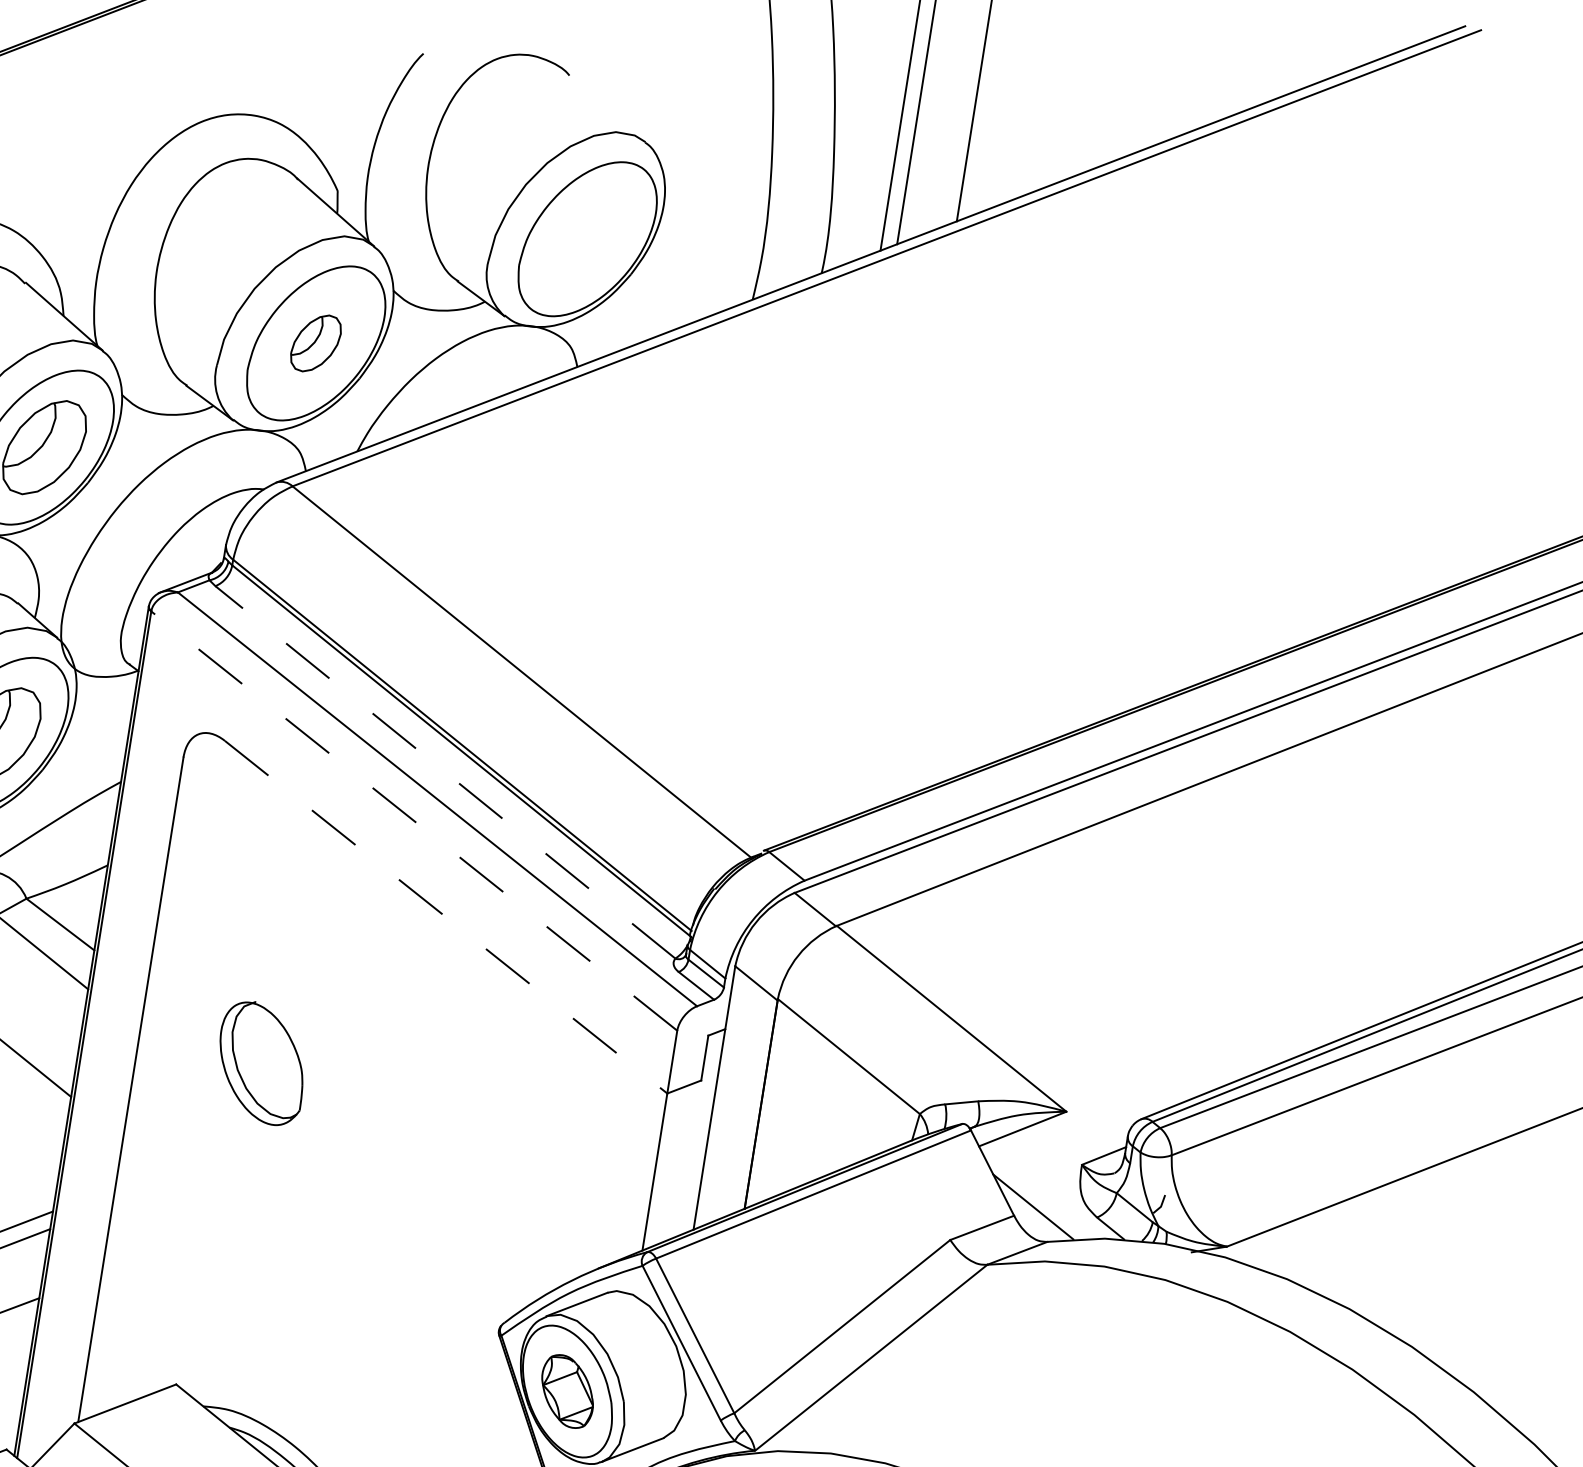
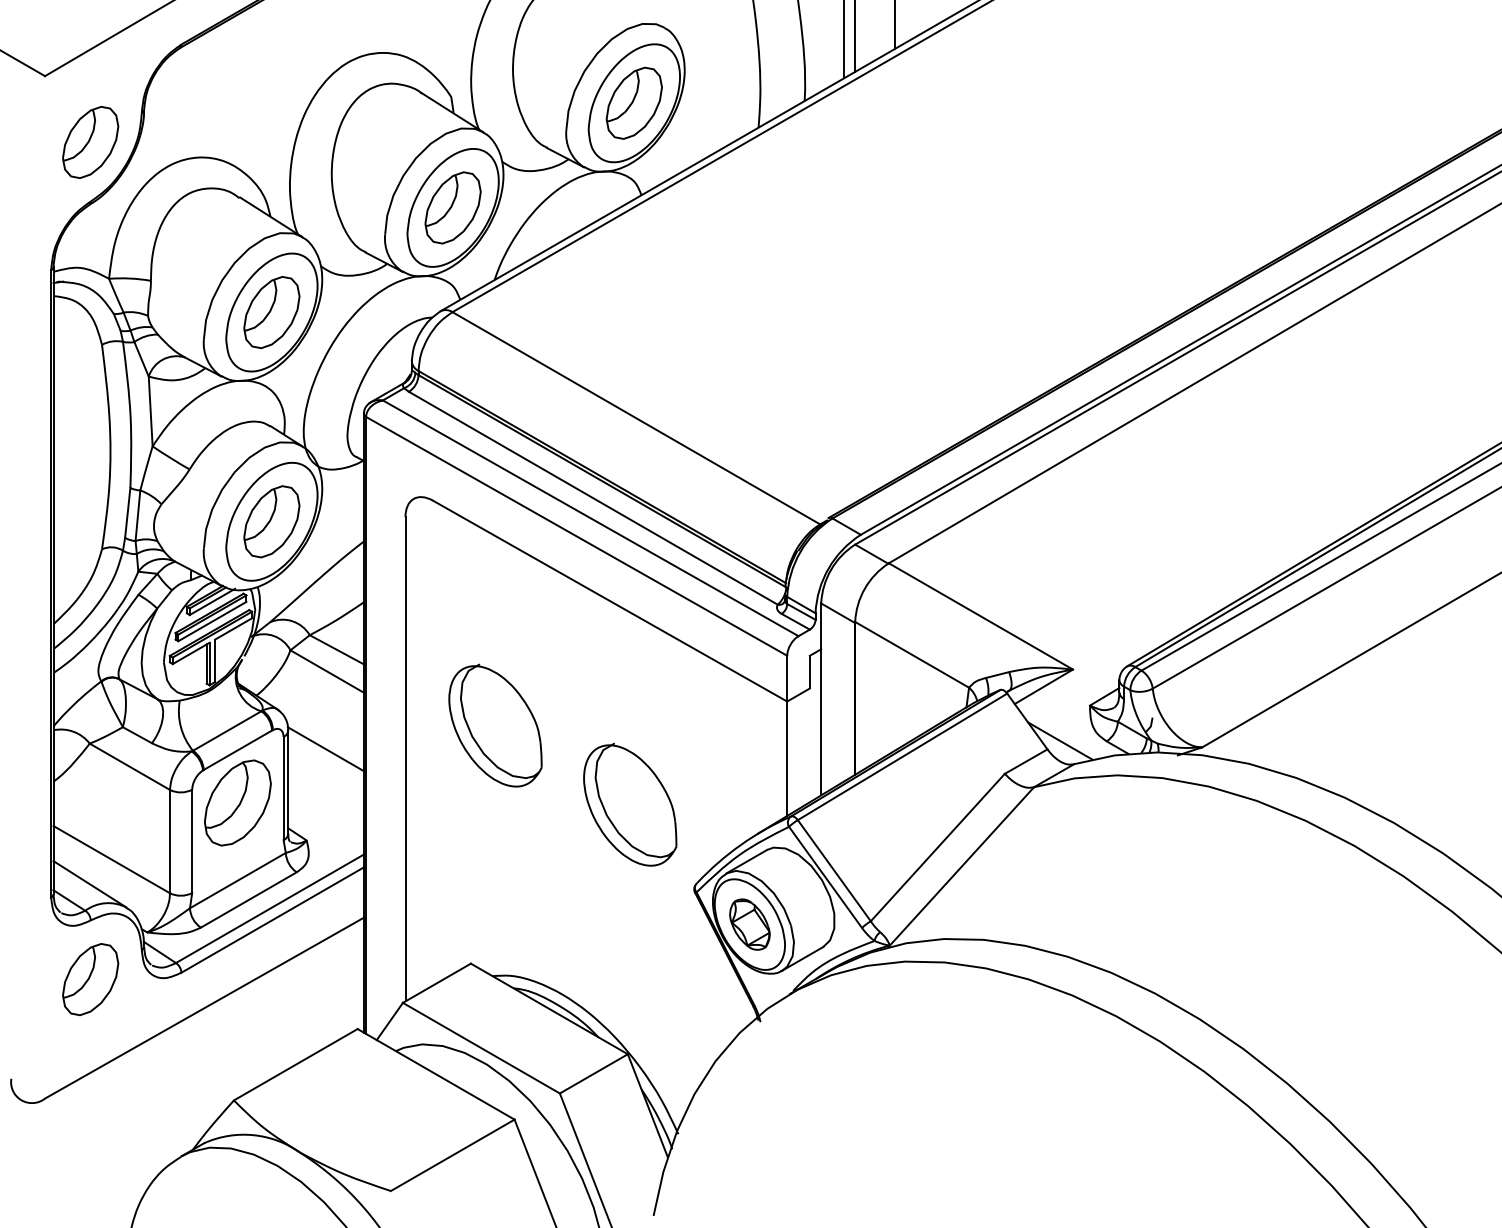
part: (586, 237) -> (633, 102), added
part: (315, 342) -> (452, 207), size x1.67
line: (445, 772) -> (593, 498), dashed -> solid
line: (413, 821) -> (576, 536), dashed -> solid
line: (446, 917) -> (610, 601), dashed -> solid
part: (261, 1062) -> (495, 725), size x1.43
part: (429, 1200) -> (630, 804), added

